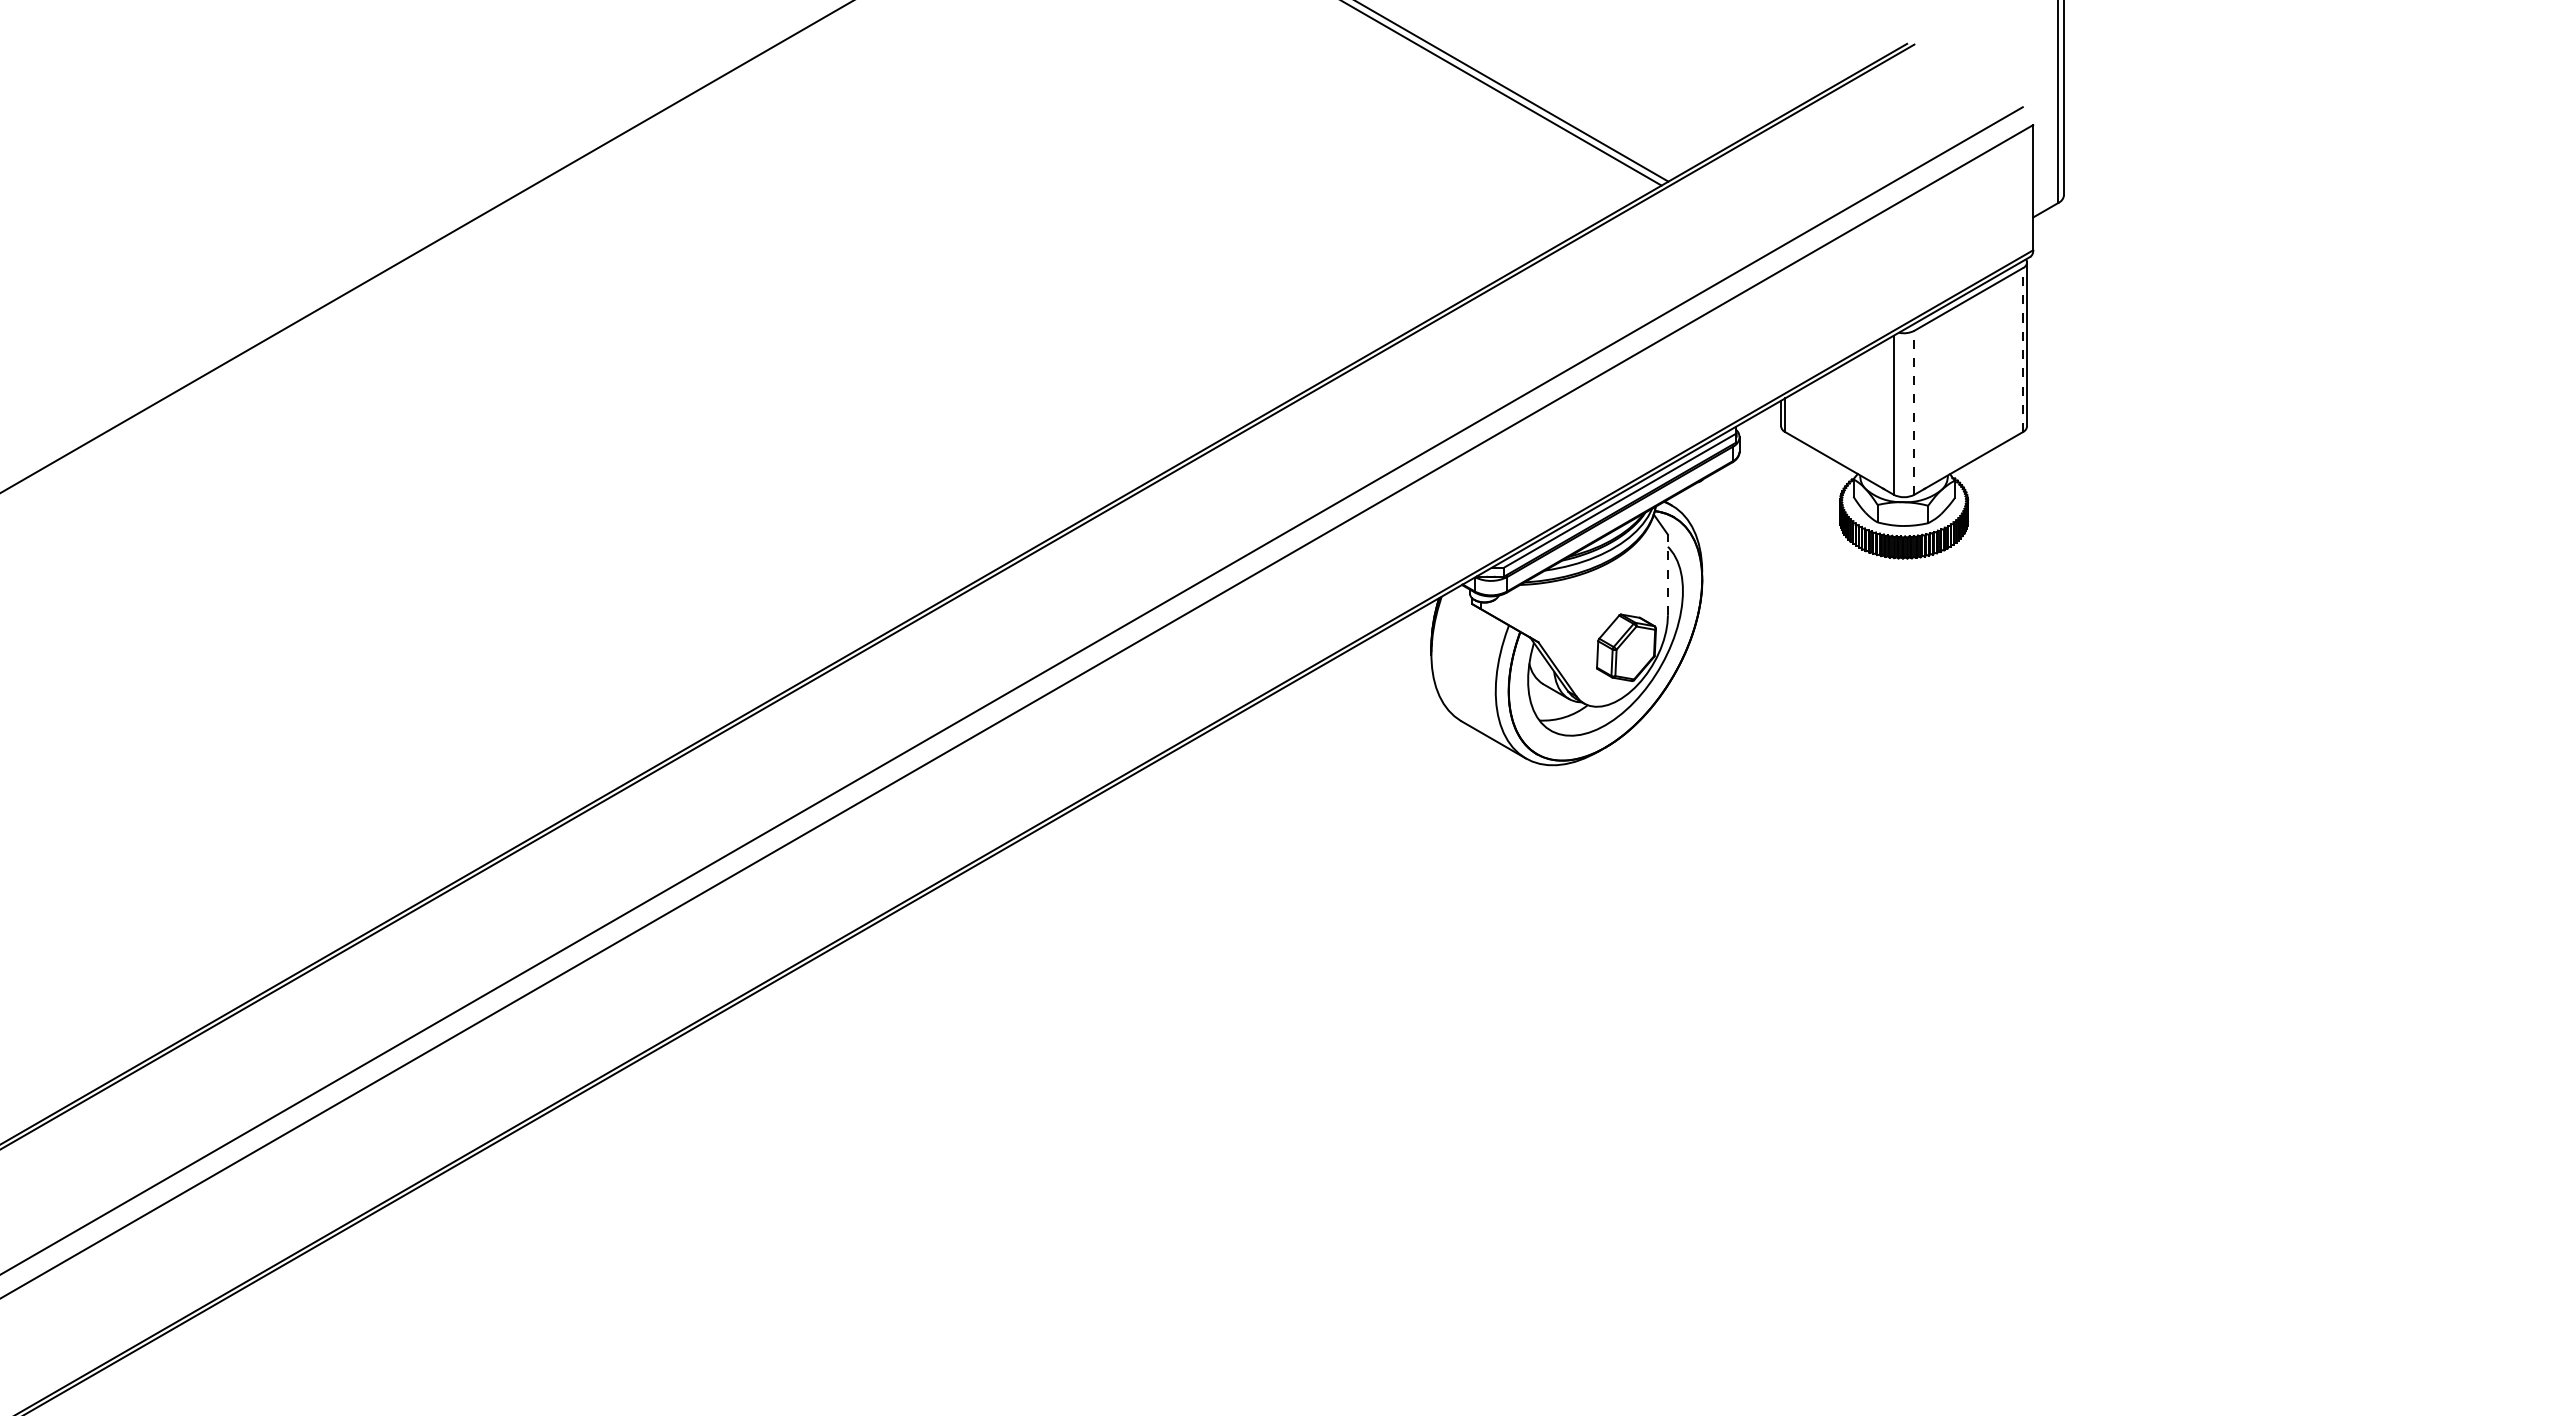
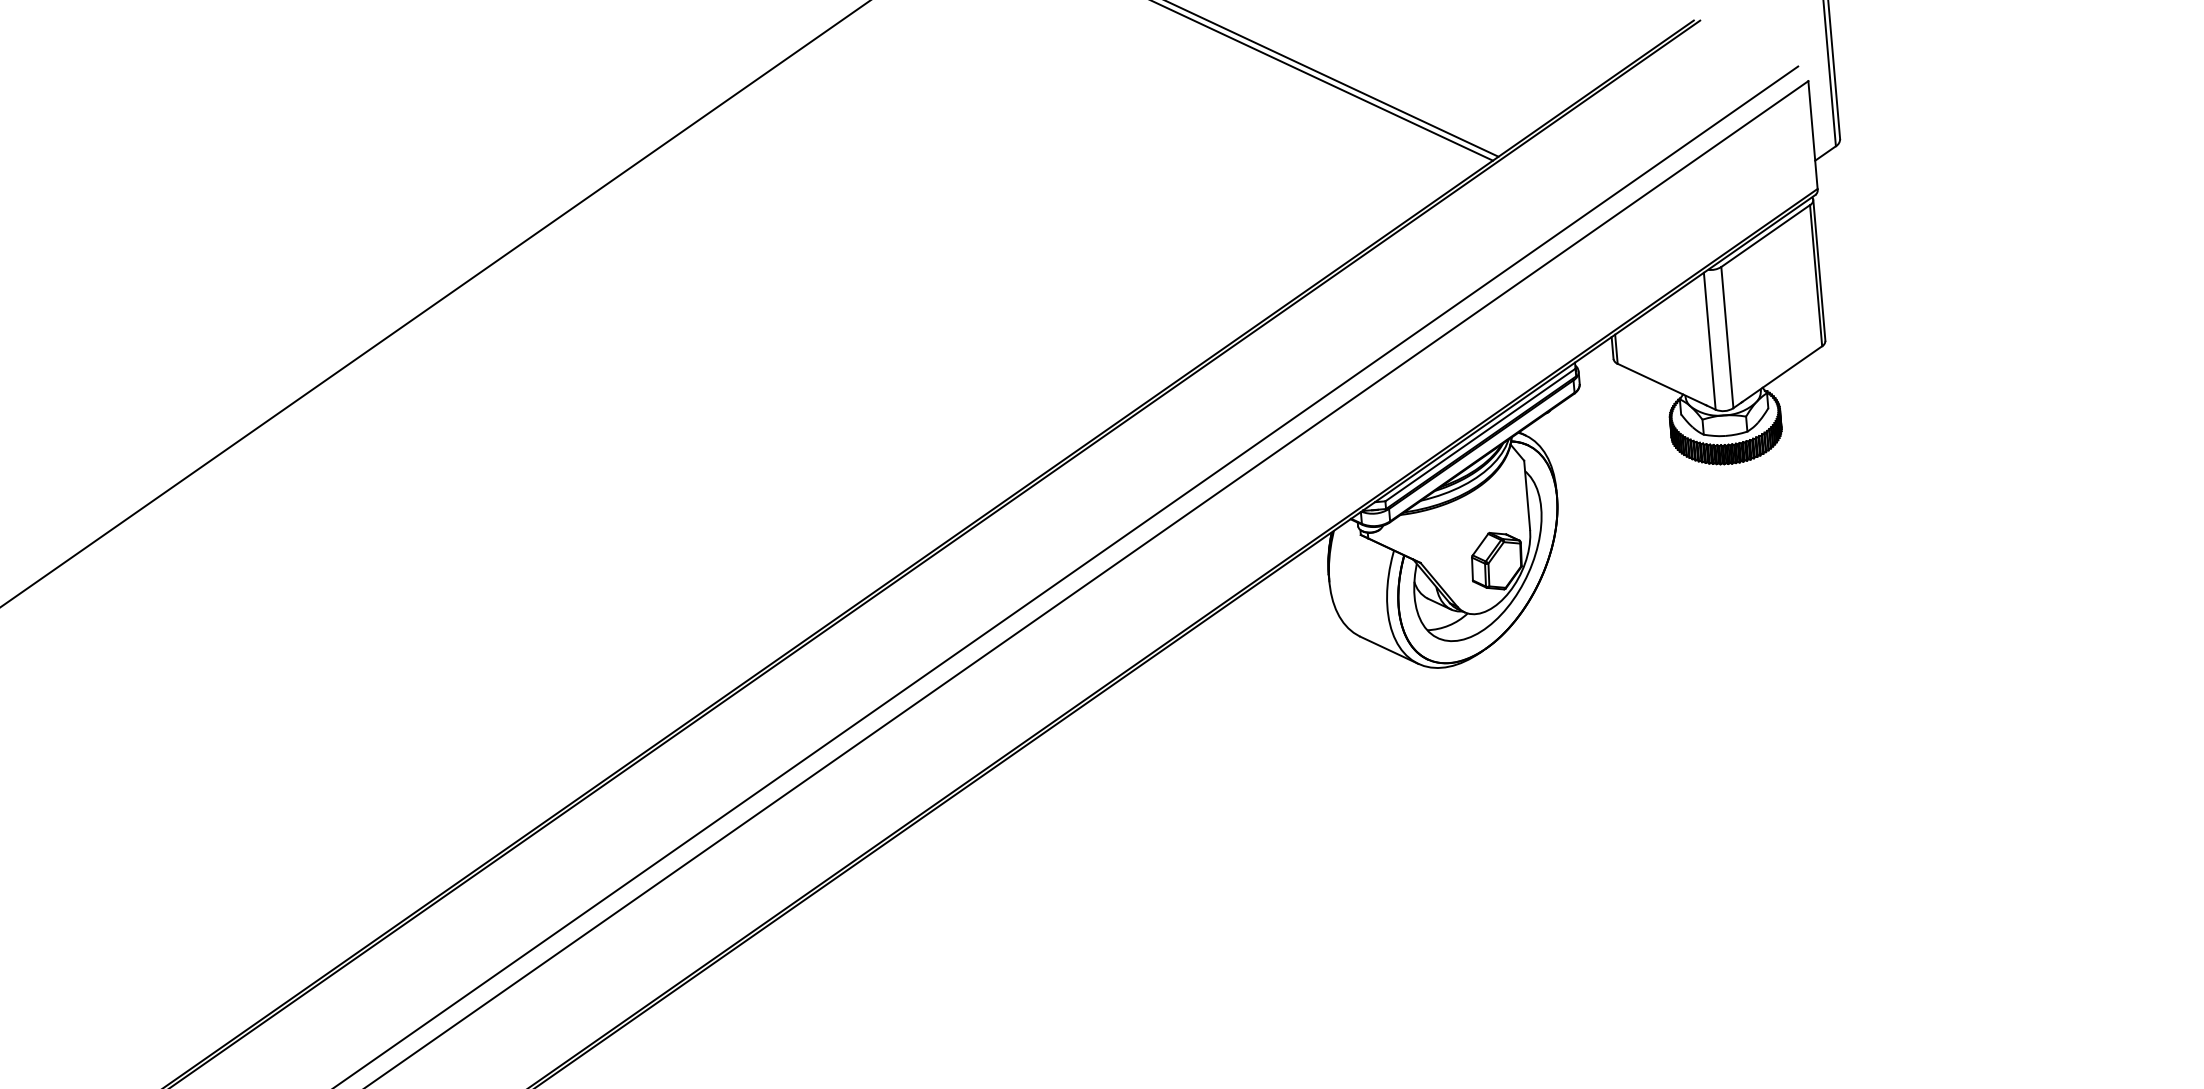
line: (2022, 350) -> (1815, 275), dashed -> solid
line: (1914, 412) -> (1727, 337), dashed -> solid
line: (1667, 574) -> (1526, 495), dashed -> solid

